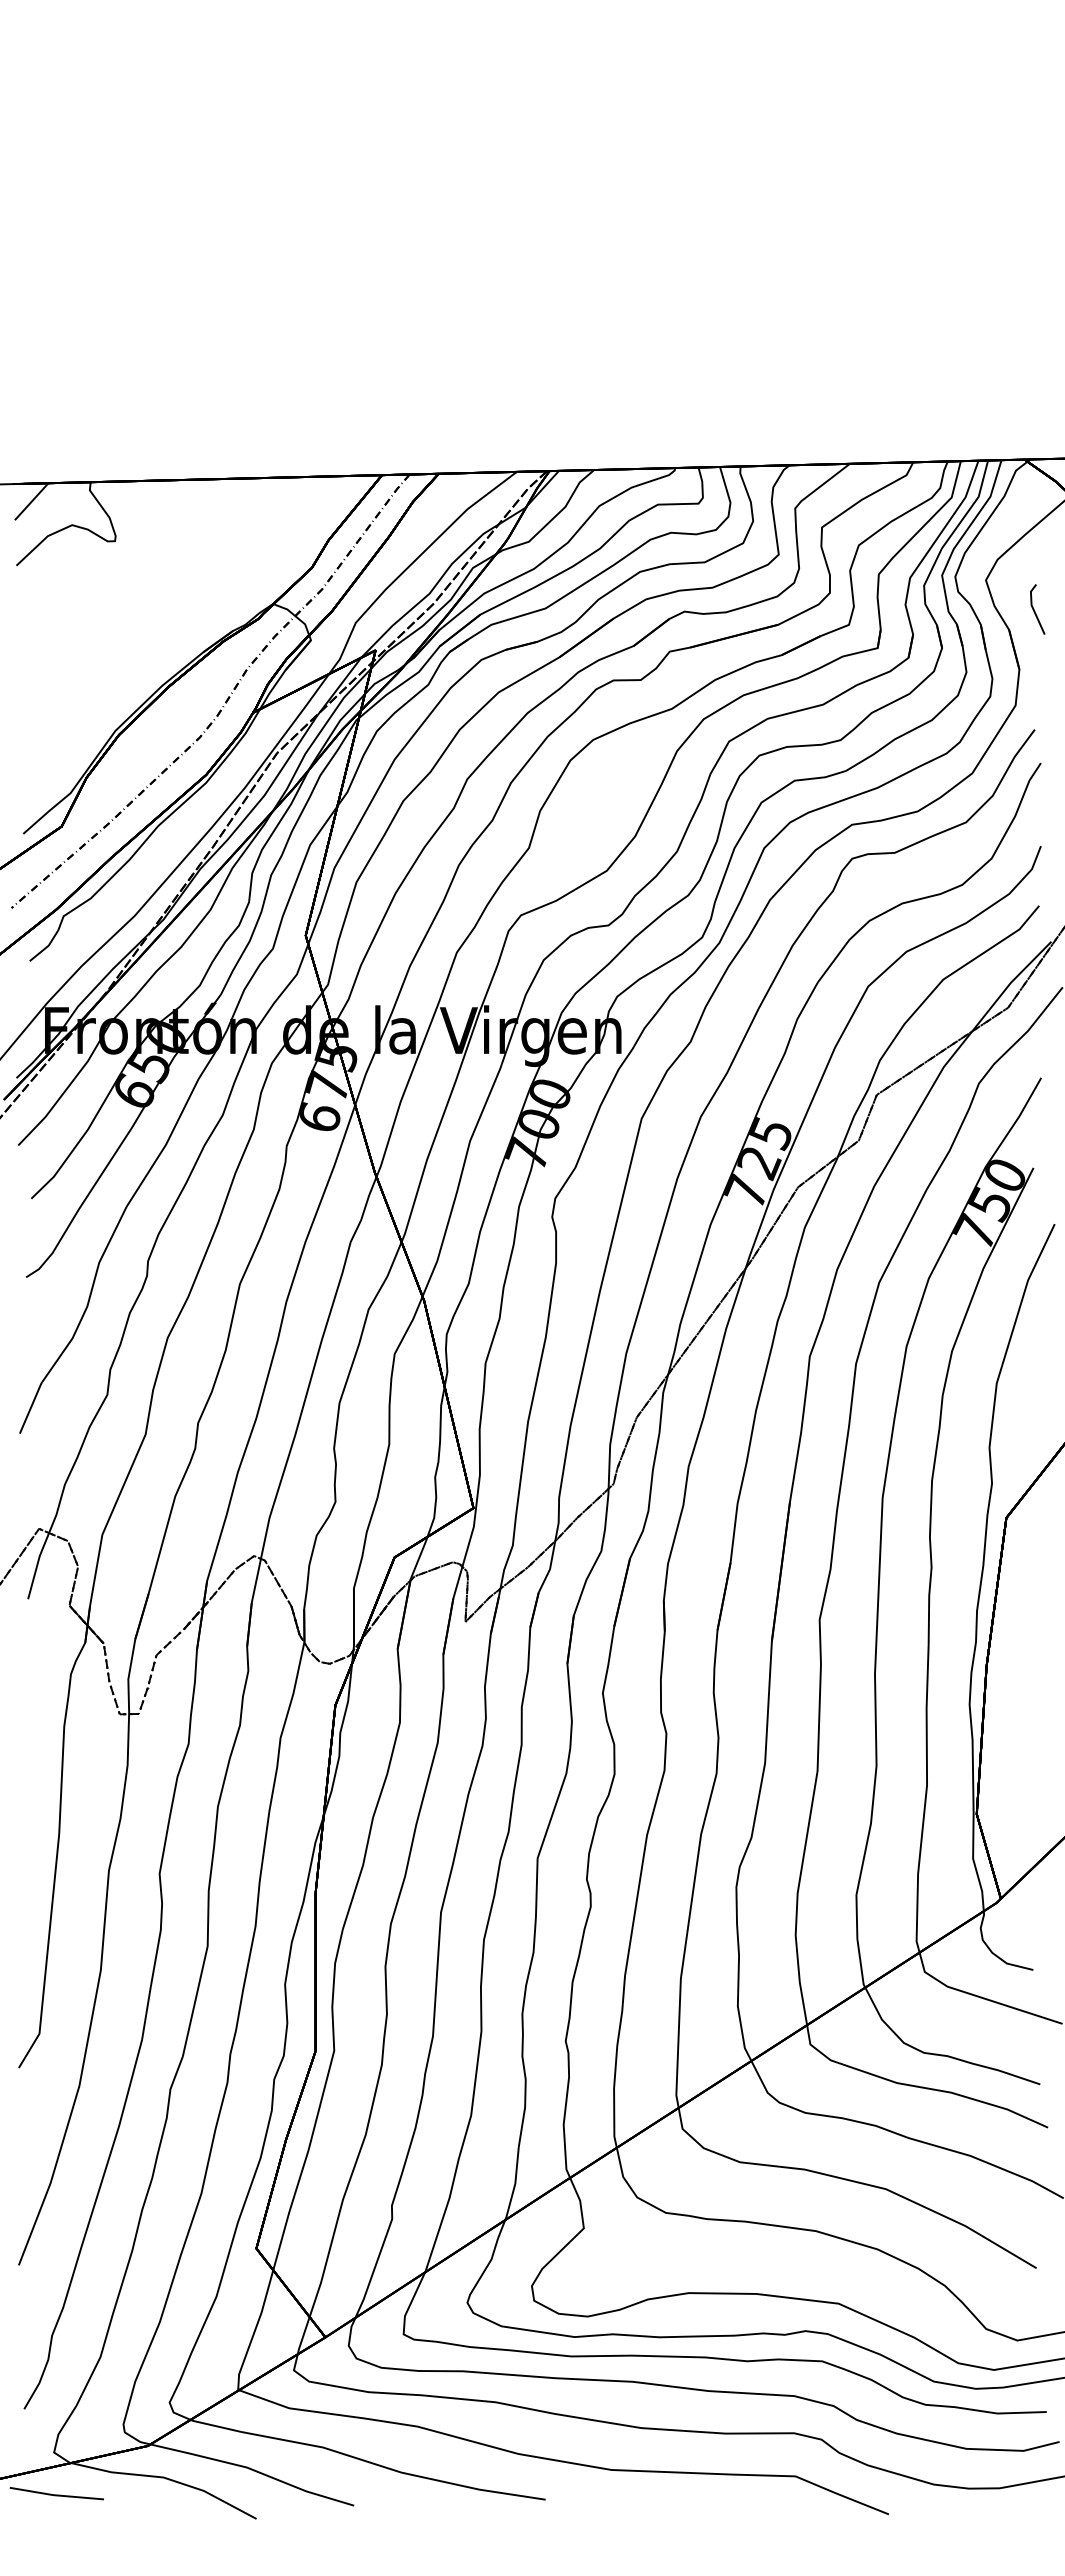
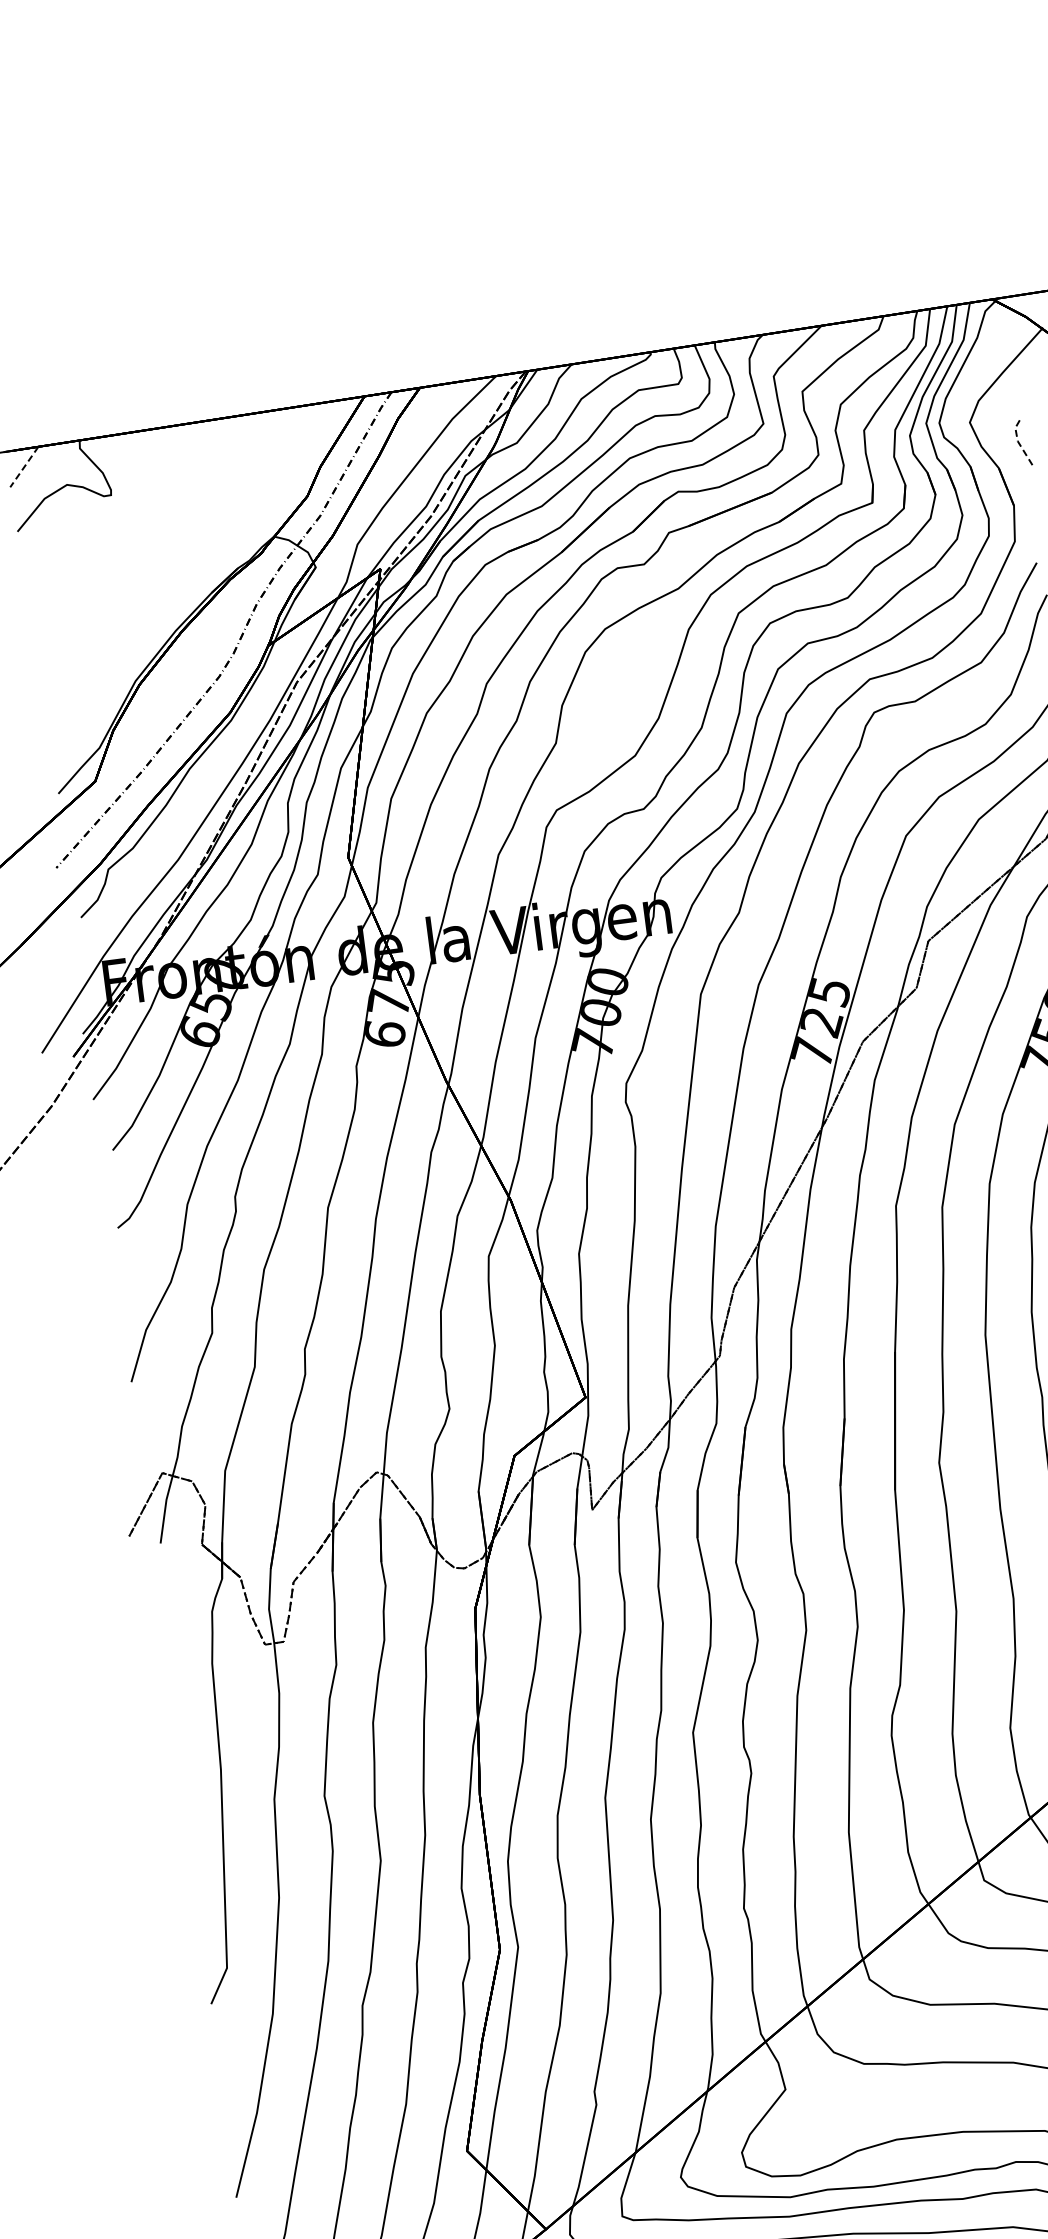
line: (31, 501) -> (24, 466), solid -> dashed
line: (1033, 608) -> (1020, 444), solid -> dashed

